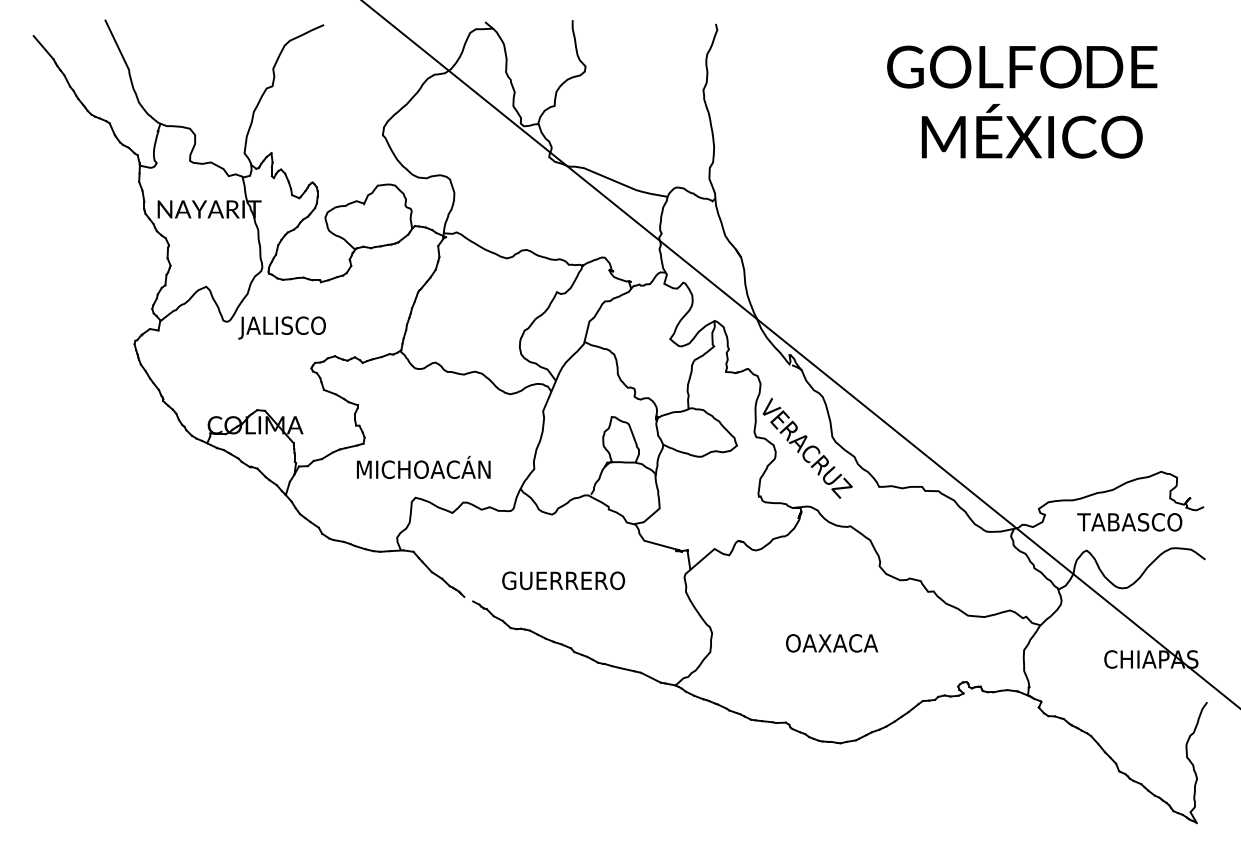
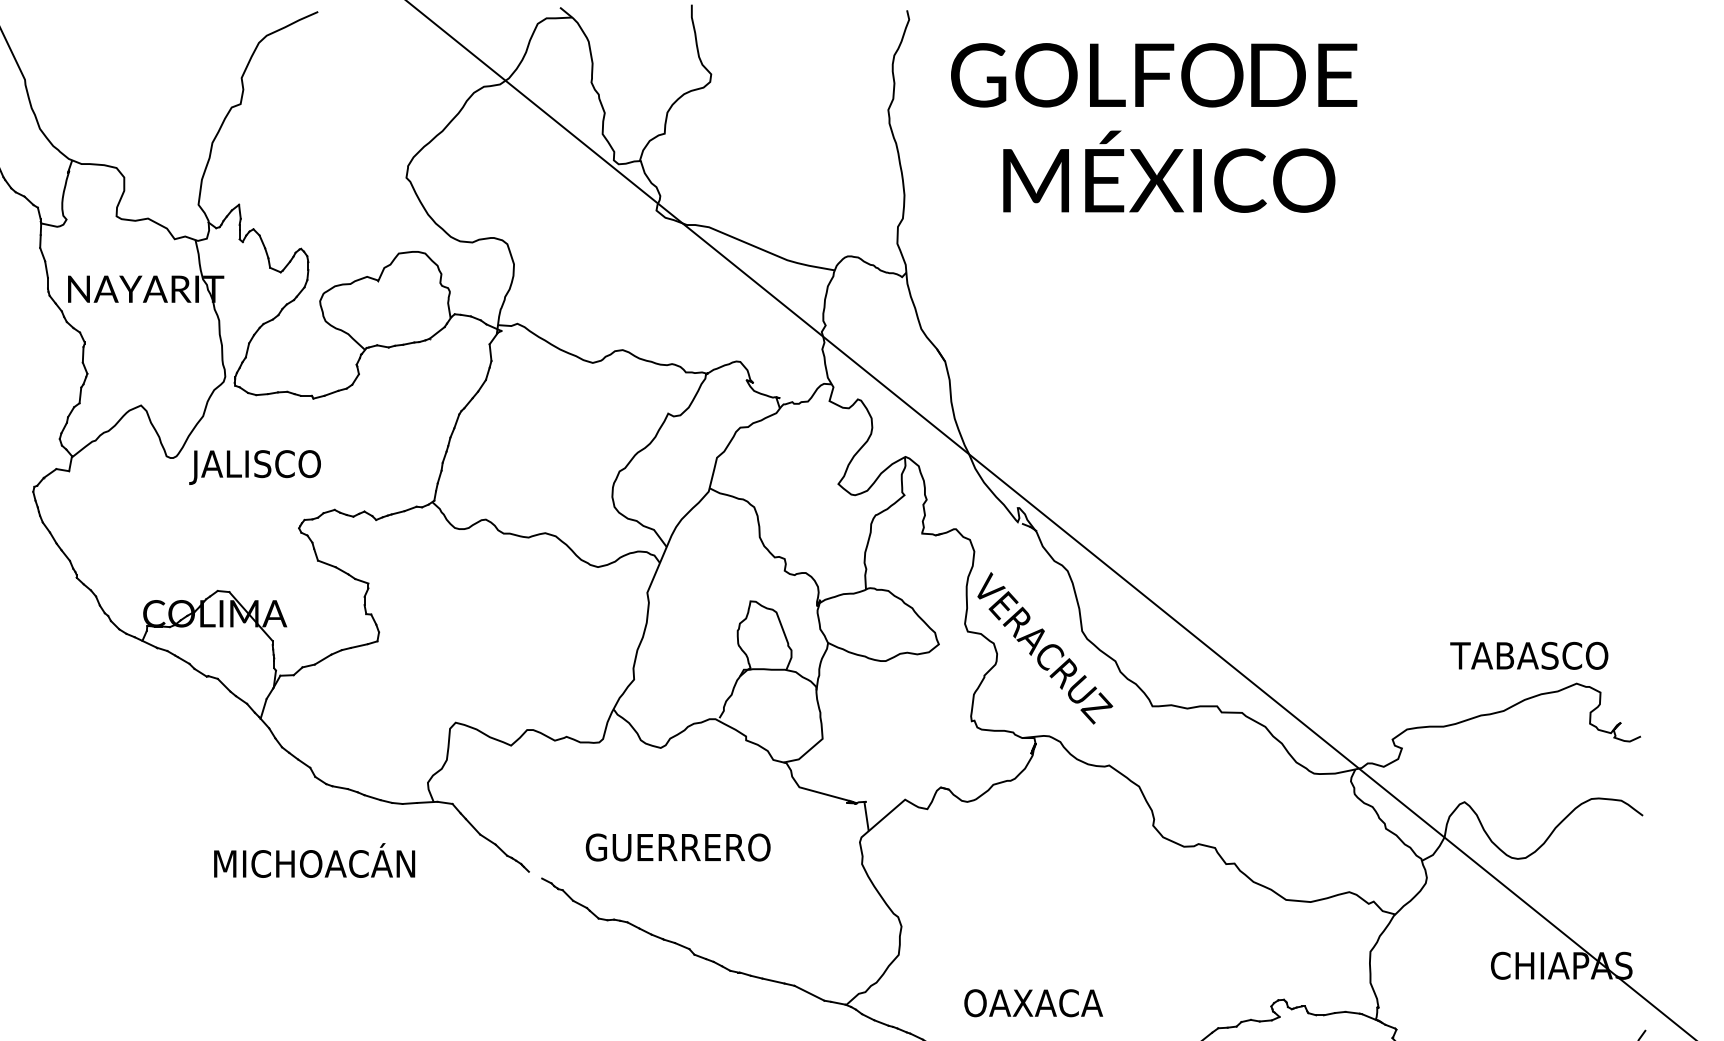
text: (1022, 101) -> (1154, 126), moved
text: (423, 466) -> (314, 859), moved
text: (1129, 522) -> (1528, 656), moved
text: (832, 643) -> (1034, 1003), moved

